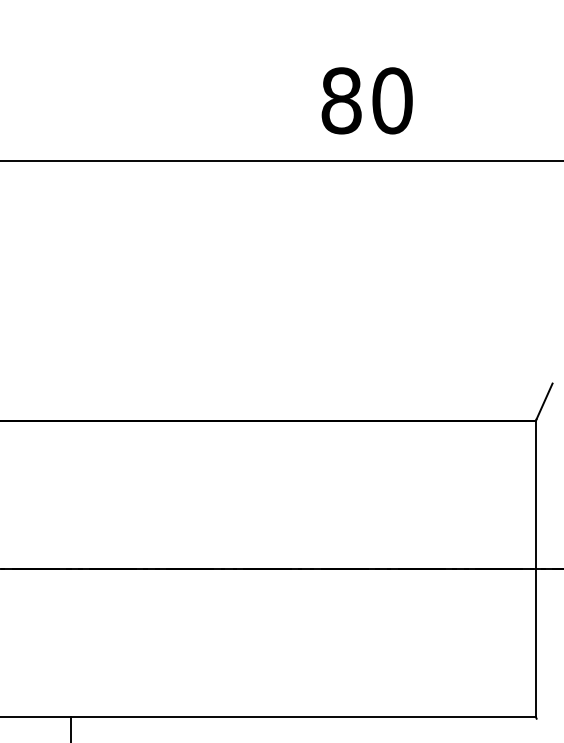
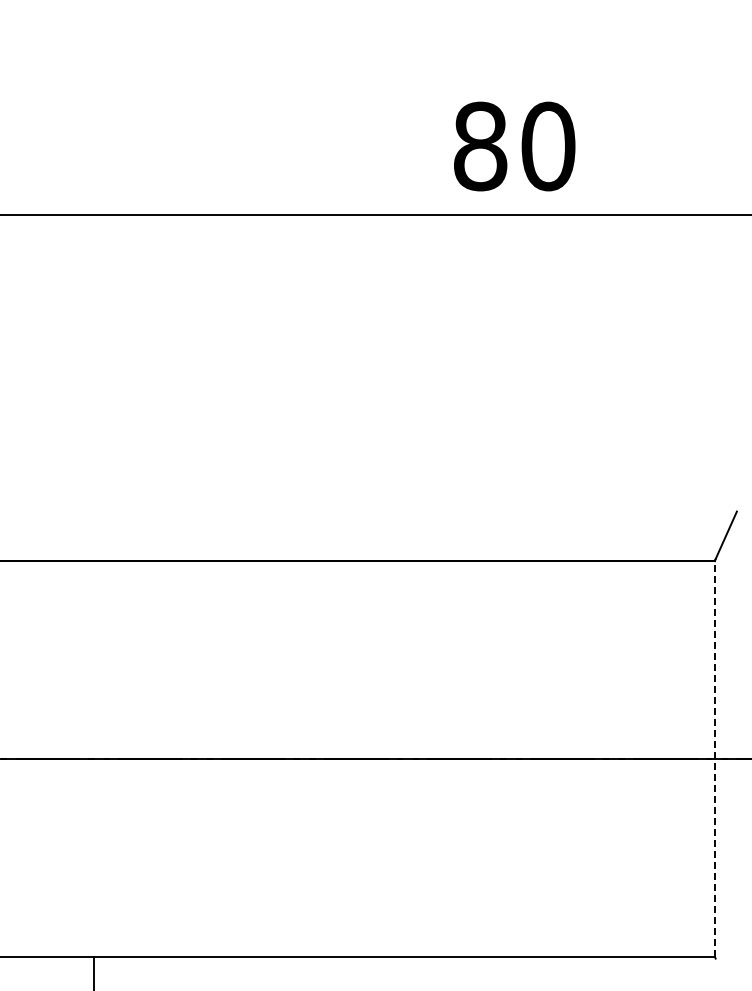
text: (367, 100) -> (514, 146), moved
line: (535, 568) -> (714, 758), solid -> dashed

